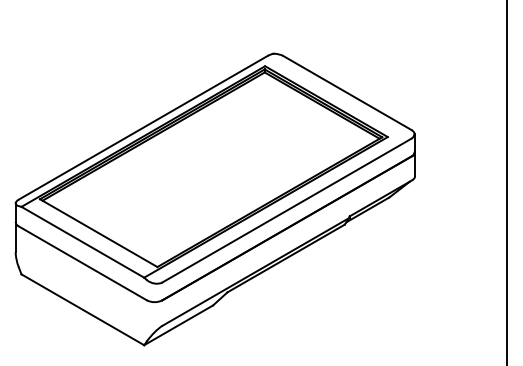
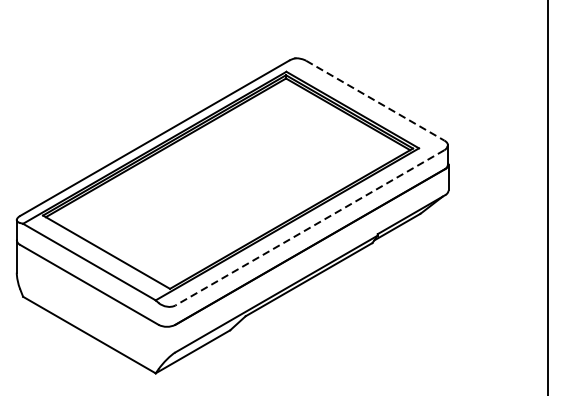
line: (347, 92) -> (375, 100), solid -> dashed
line: (286, 210) -> (309, 227), solid -> dashed

